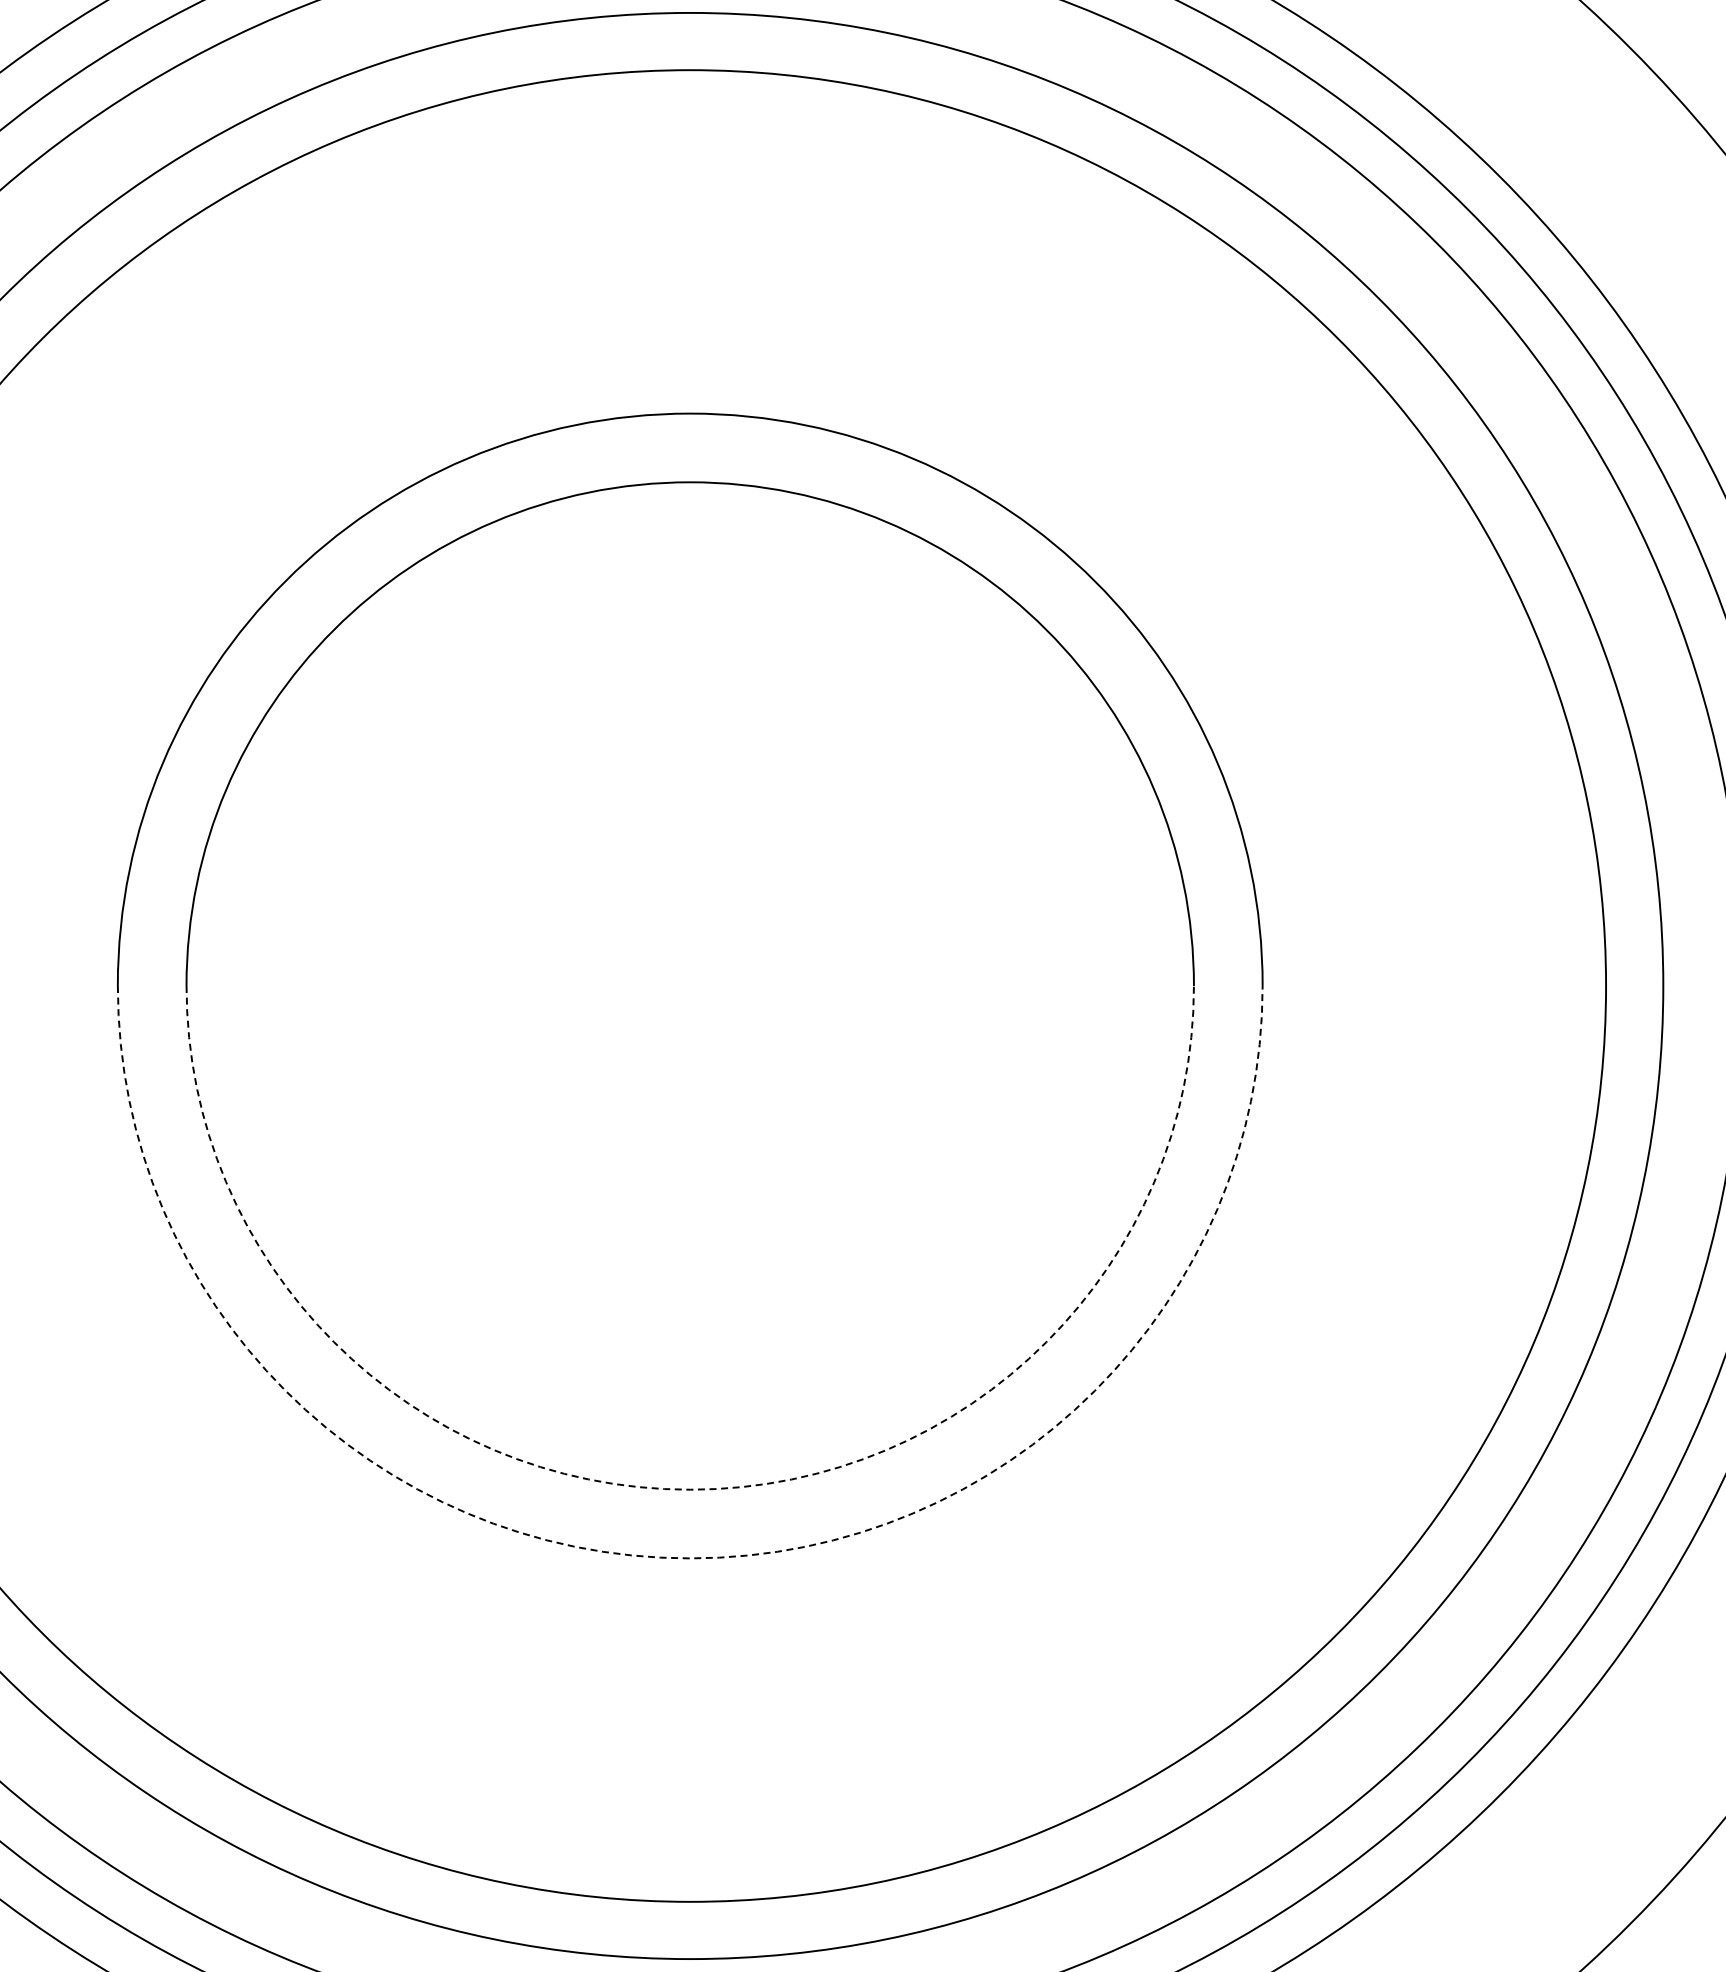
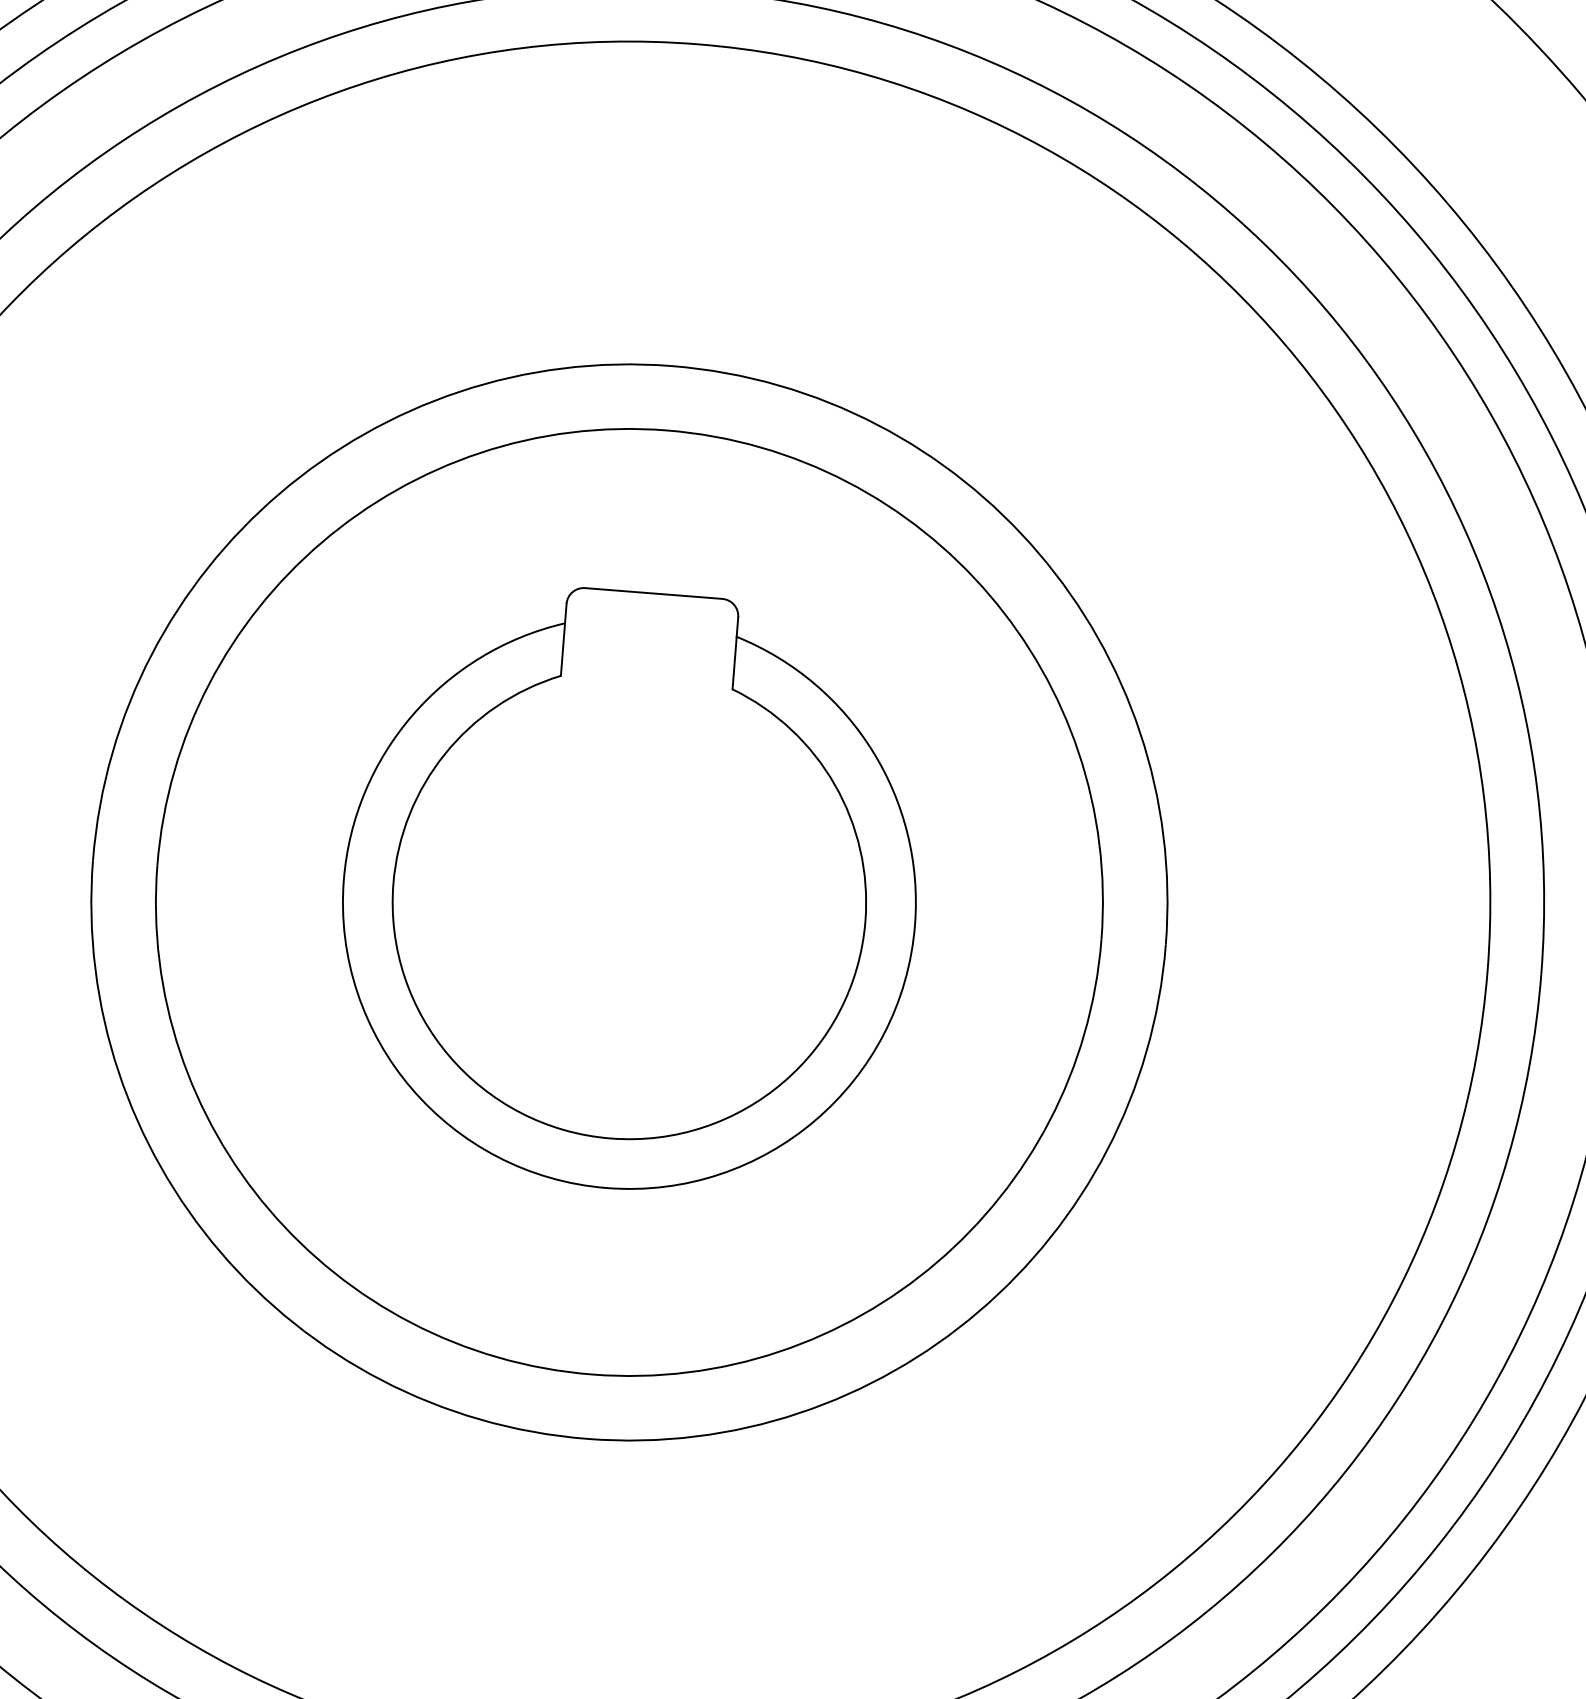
part: (689, 973) -> (629, 890), added
arc: (690, 1489) -> (592, 1374), dashed -> solid
arc: (690, 1558) -> (587, 1438), dashed -> solid

